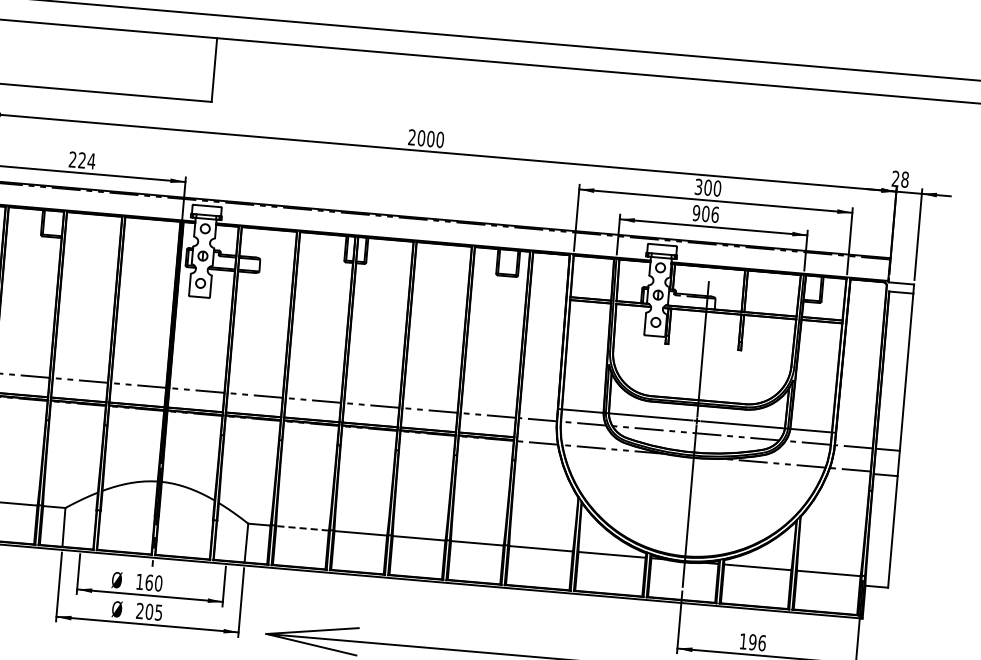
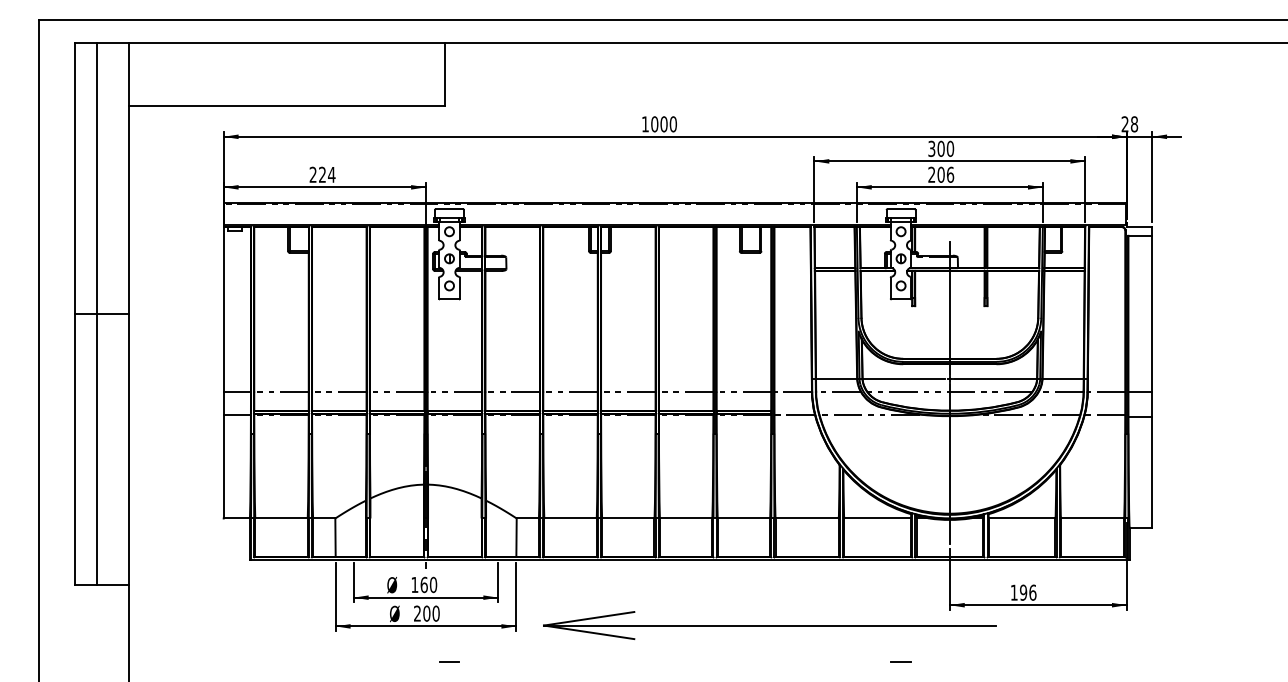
text: (412, 137) -> (645, 124), 2000 -> 1000
text: (696, 212) -> (931, 174), 906 -> 206
line: (302, 528) -> (570, 518), dashed -> solid
text: (158, 612) -> (435, 613), 205 -> 200

